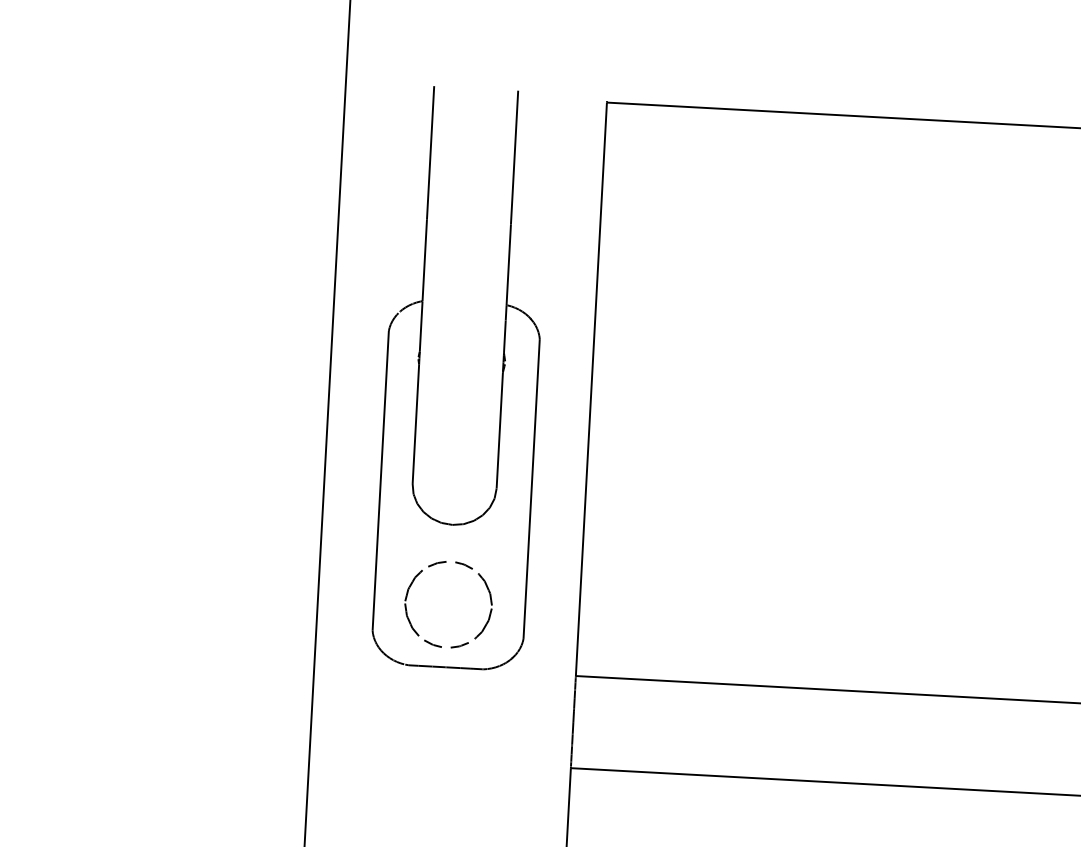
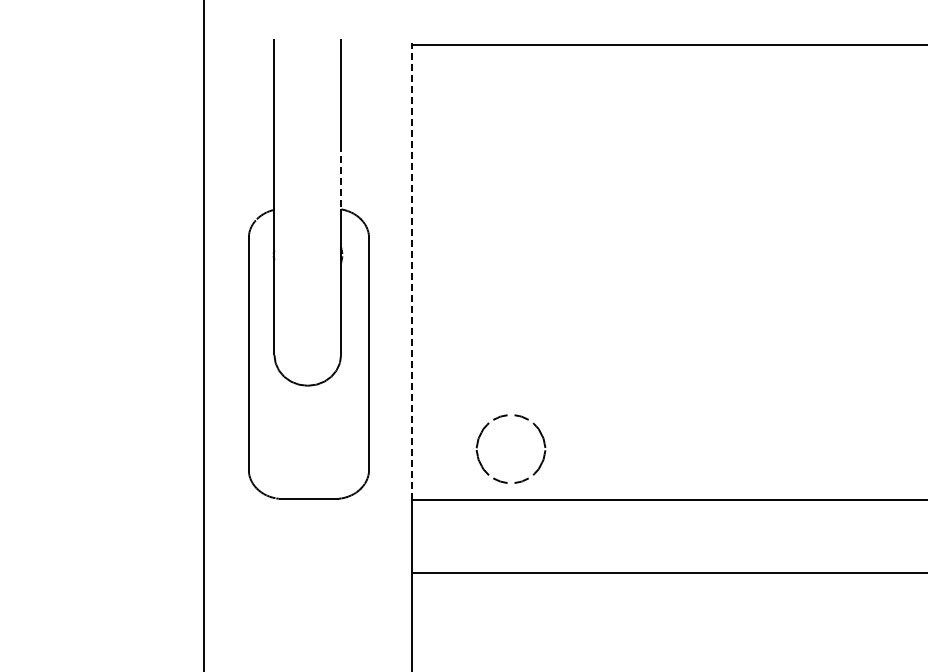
line: (509, 265) -> (341, 177), solid -> dashed
line: (590, 389) -> (411, 272), solid -> dashed
part: (413, 583) -> (482, 433), moved

